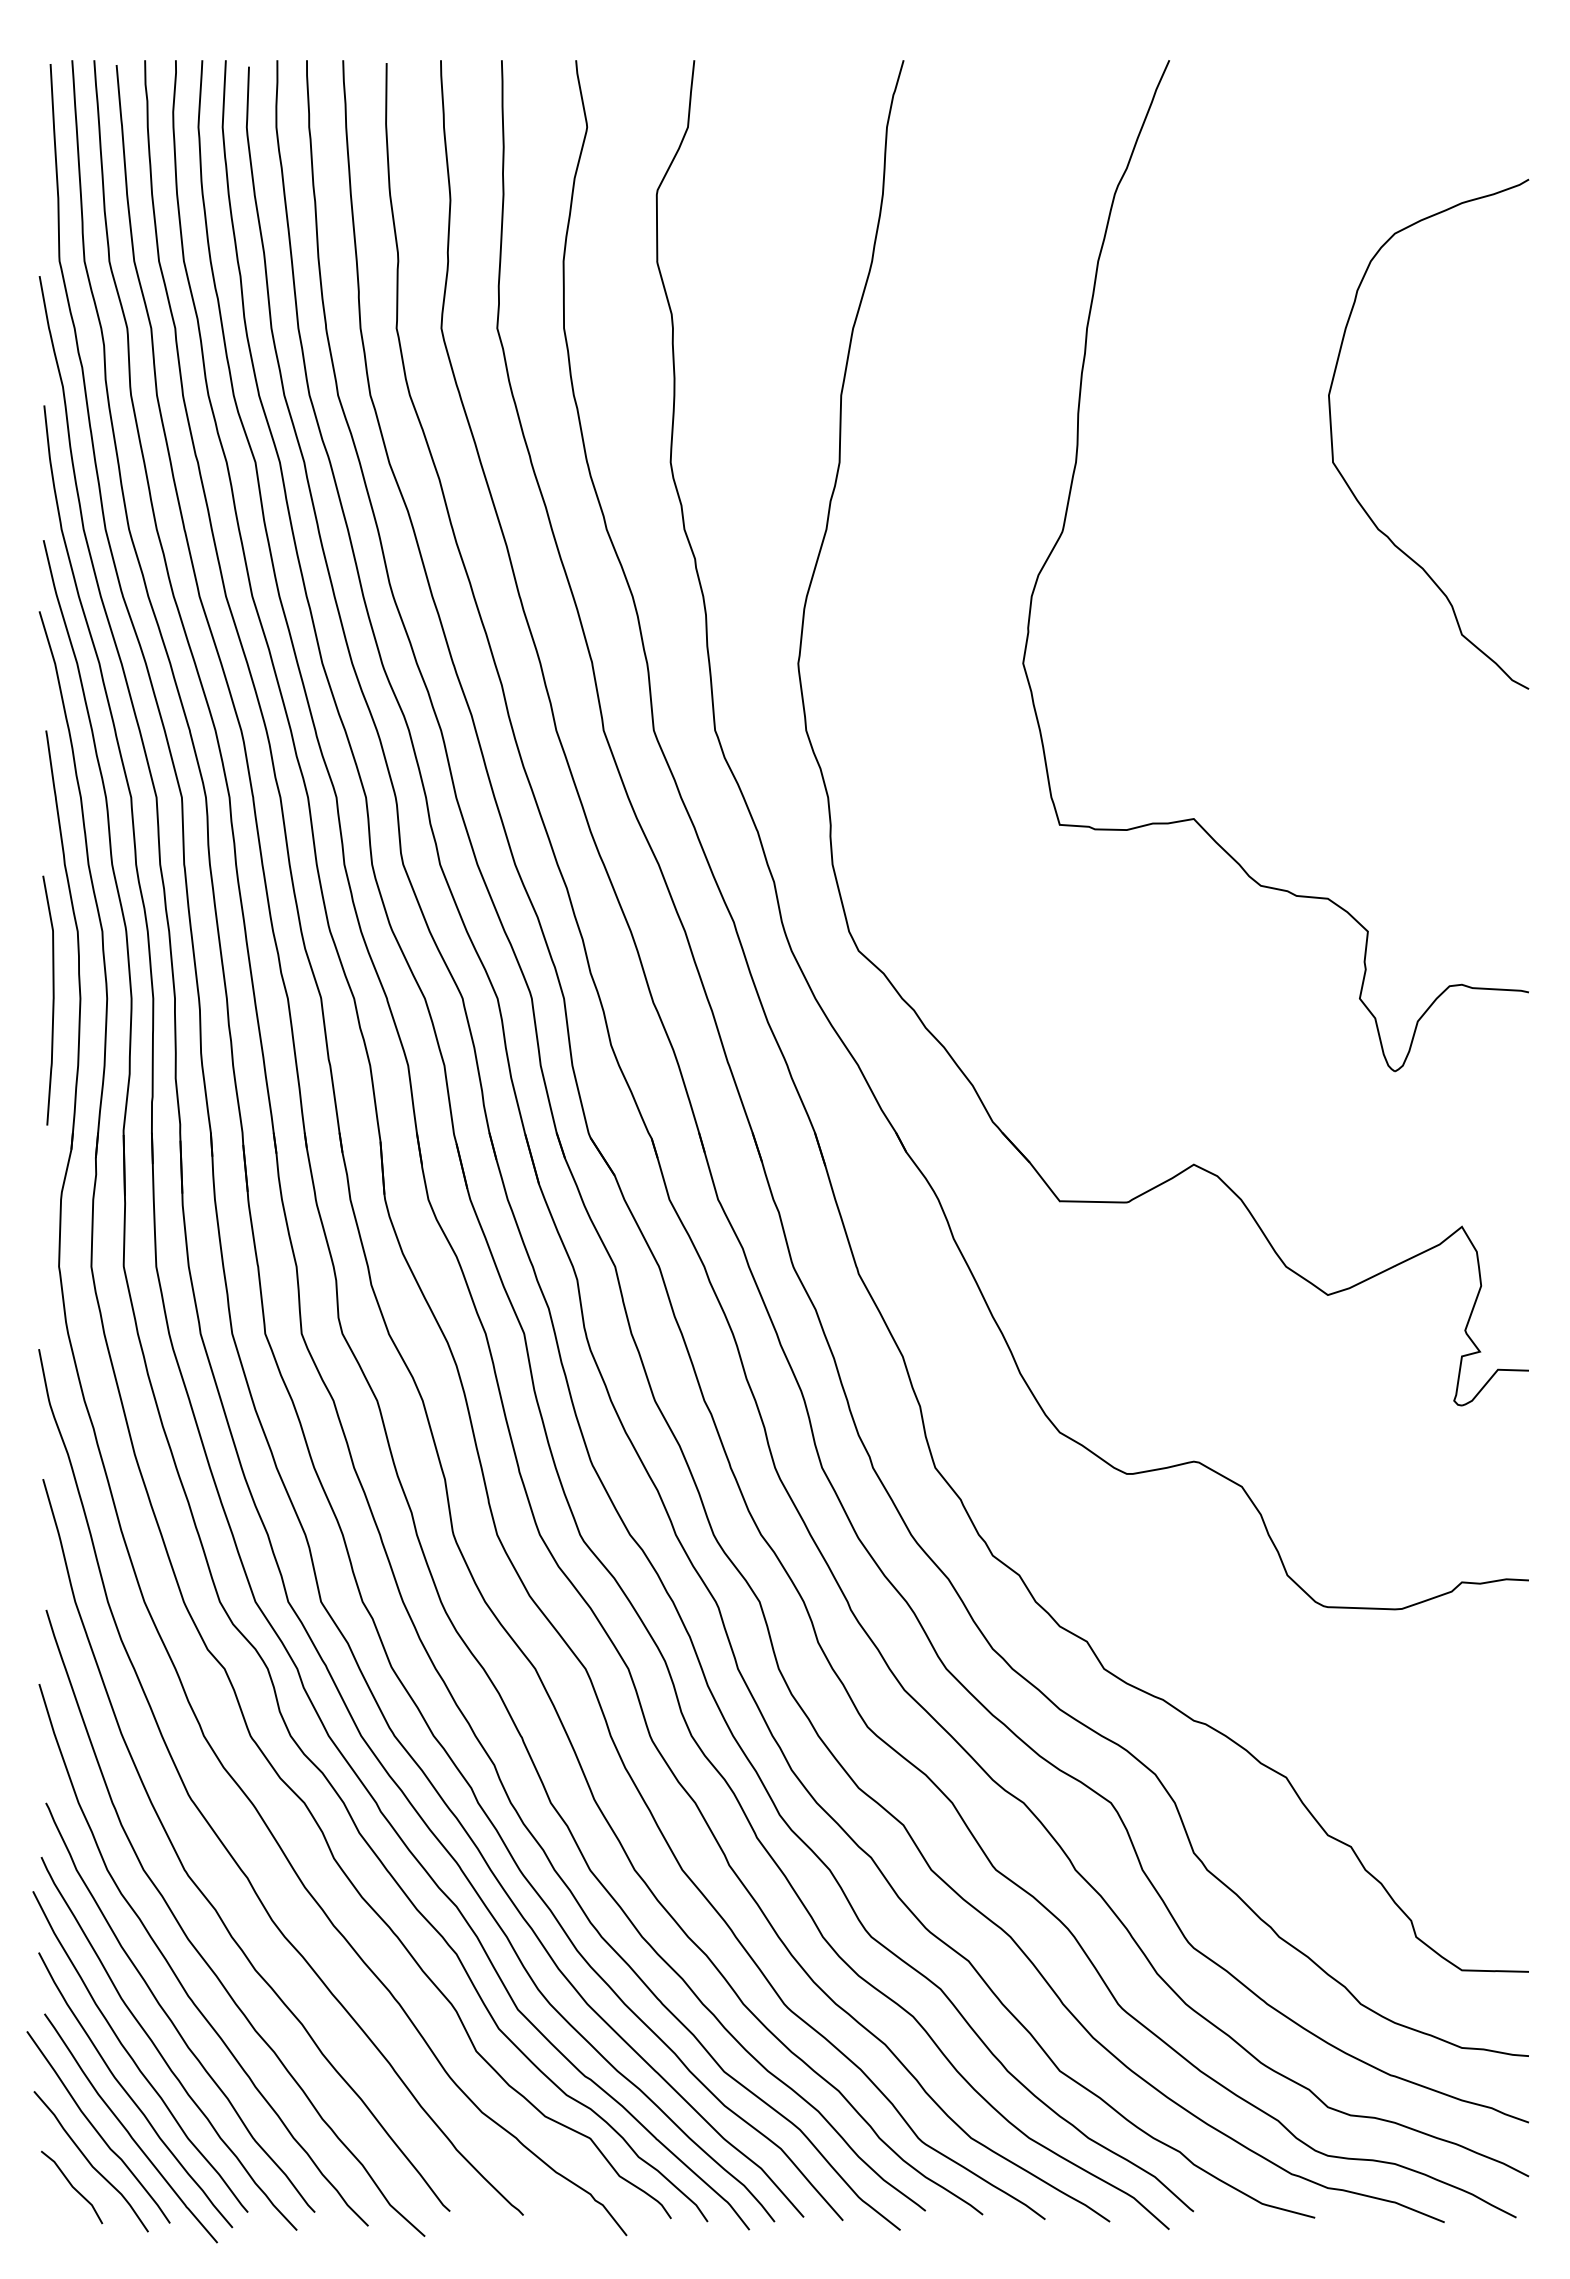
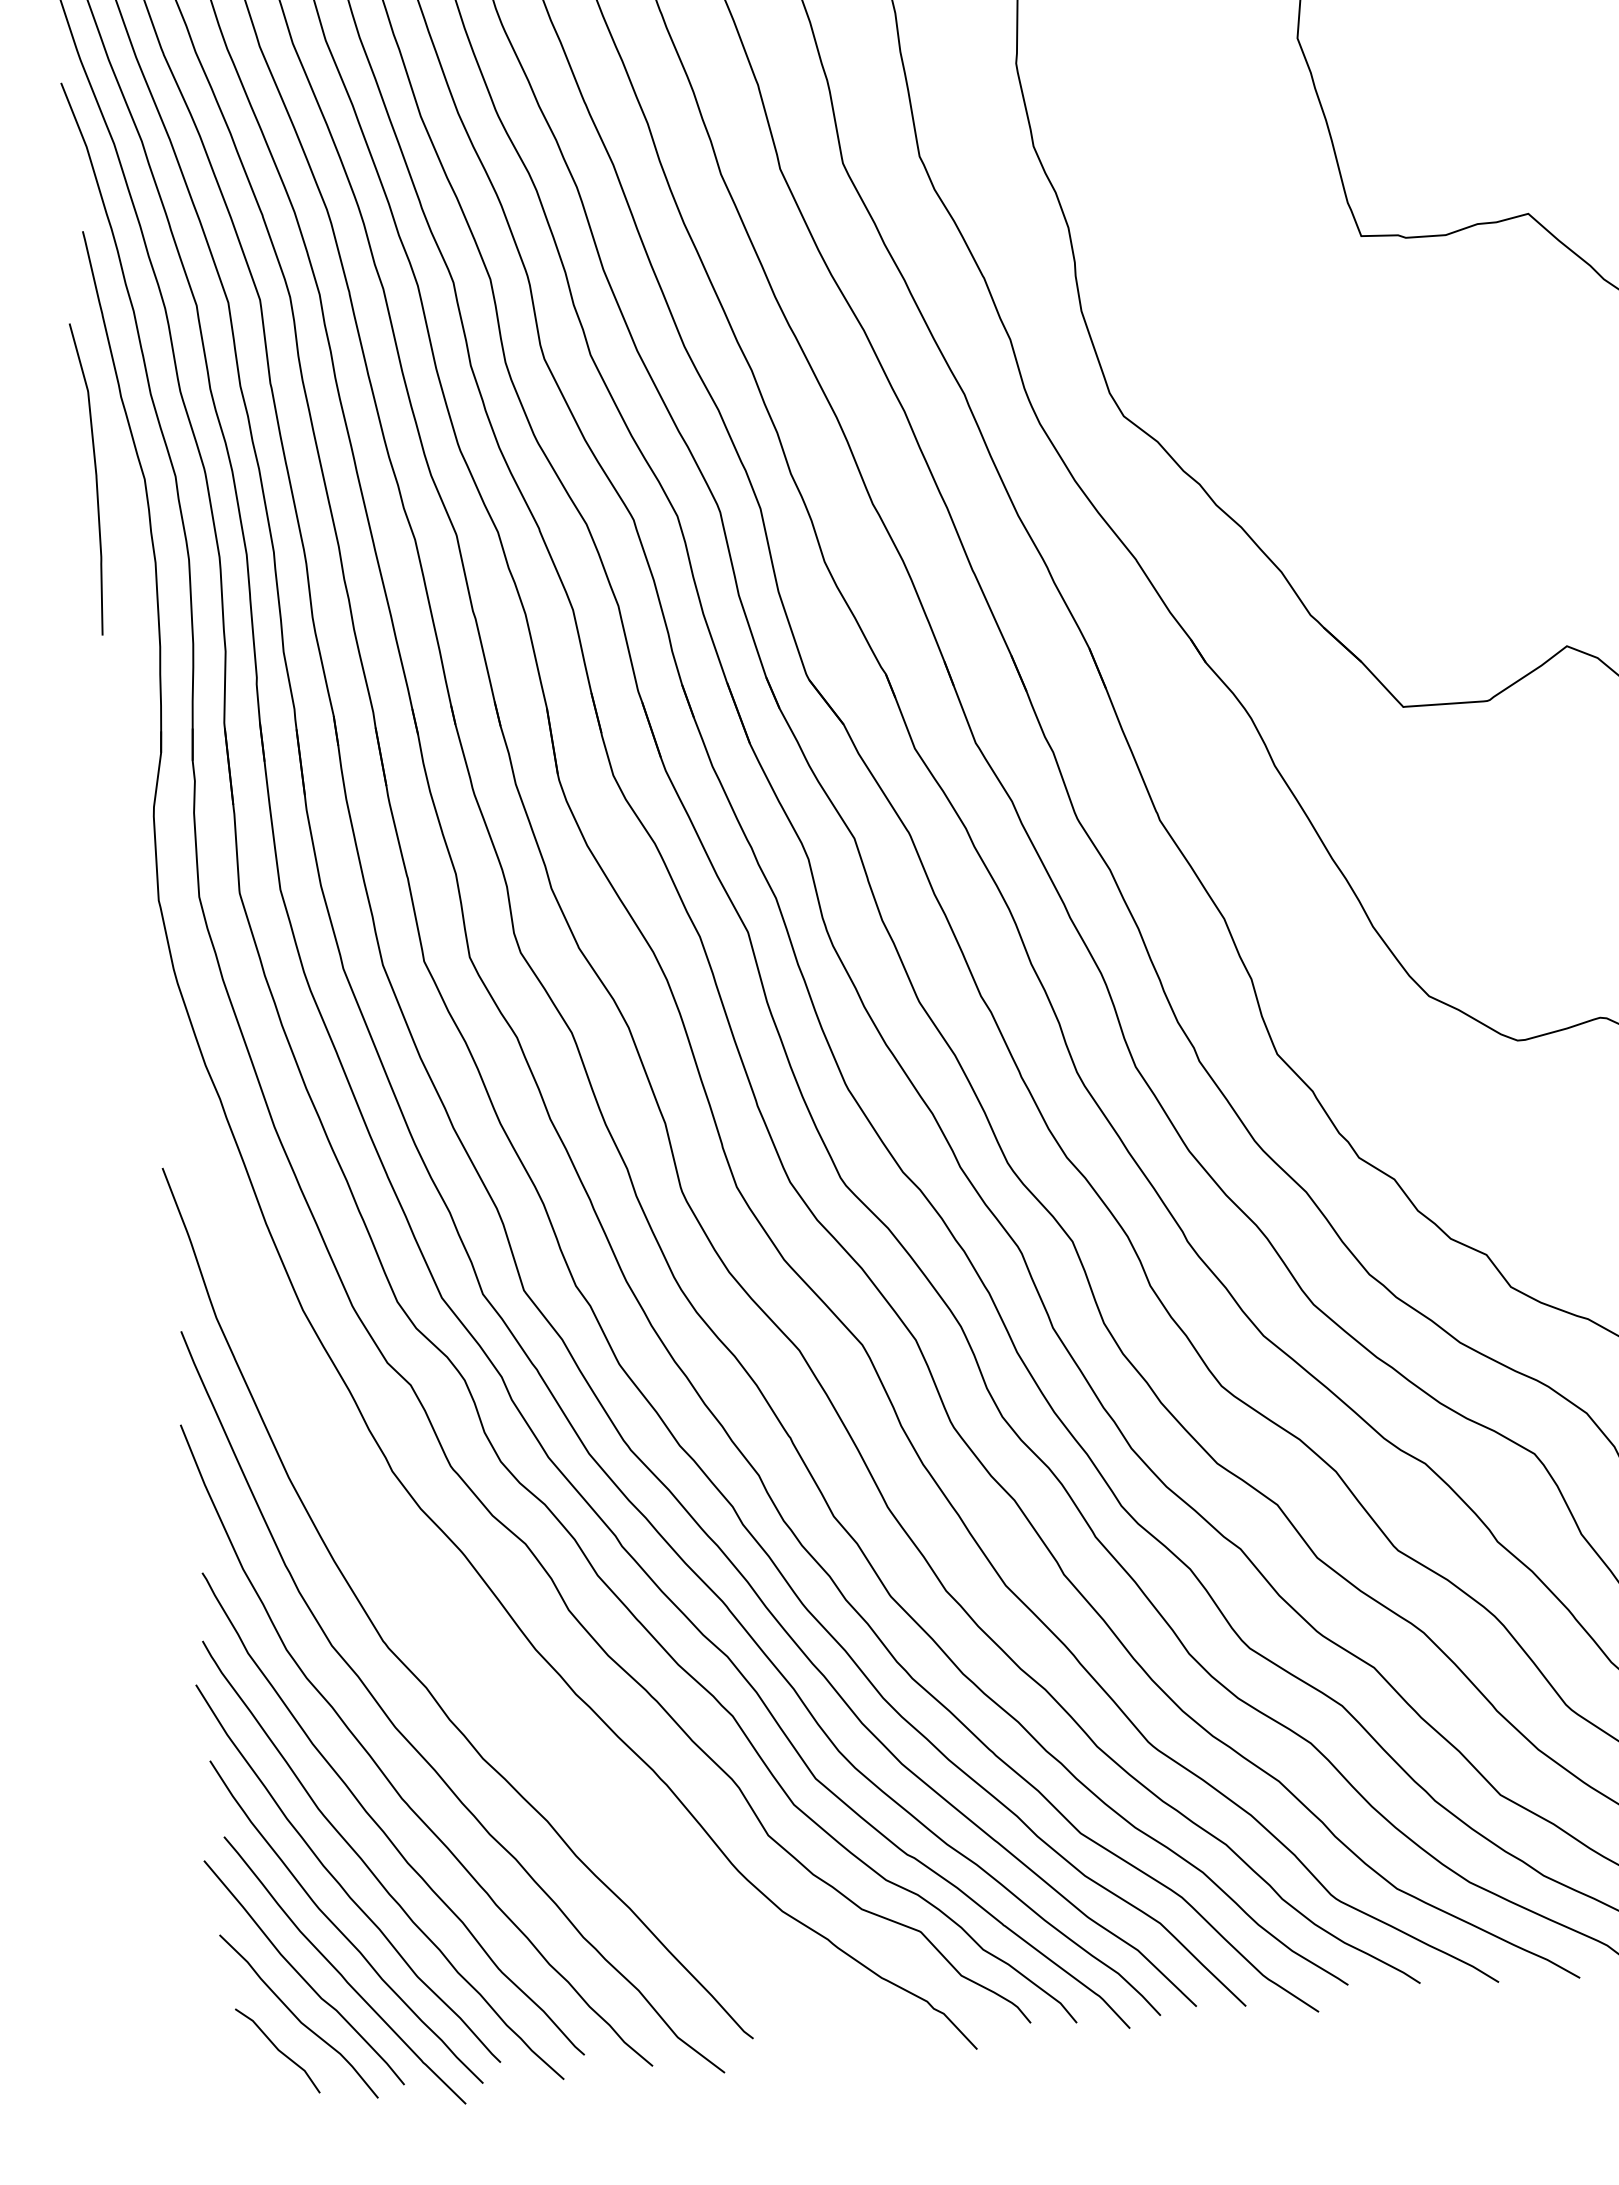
curve: (52, 1000) -> (95, 478), moved
curve: (215, 1831) -> (417, 1589), removed

